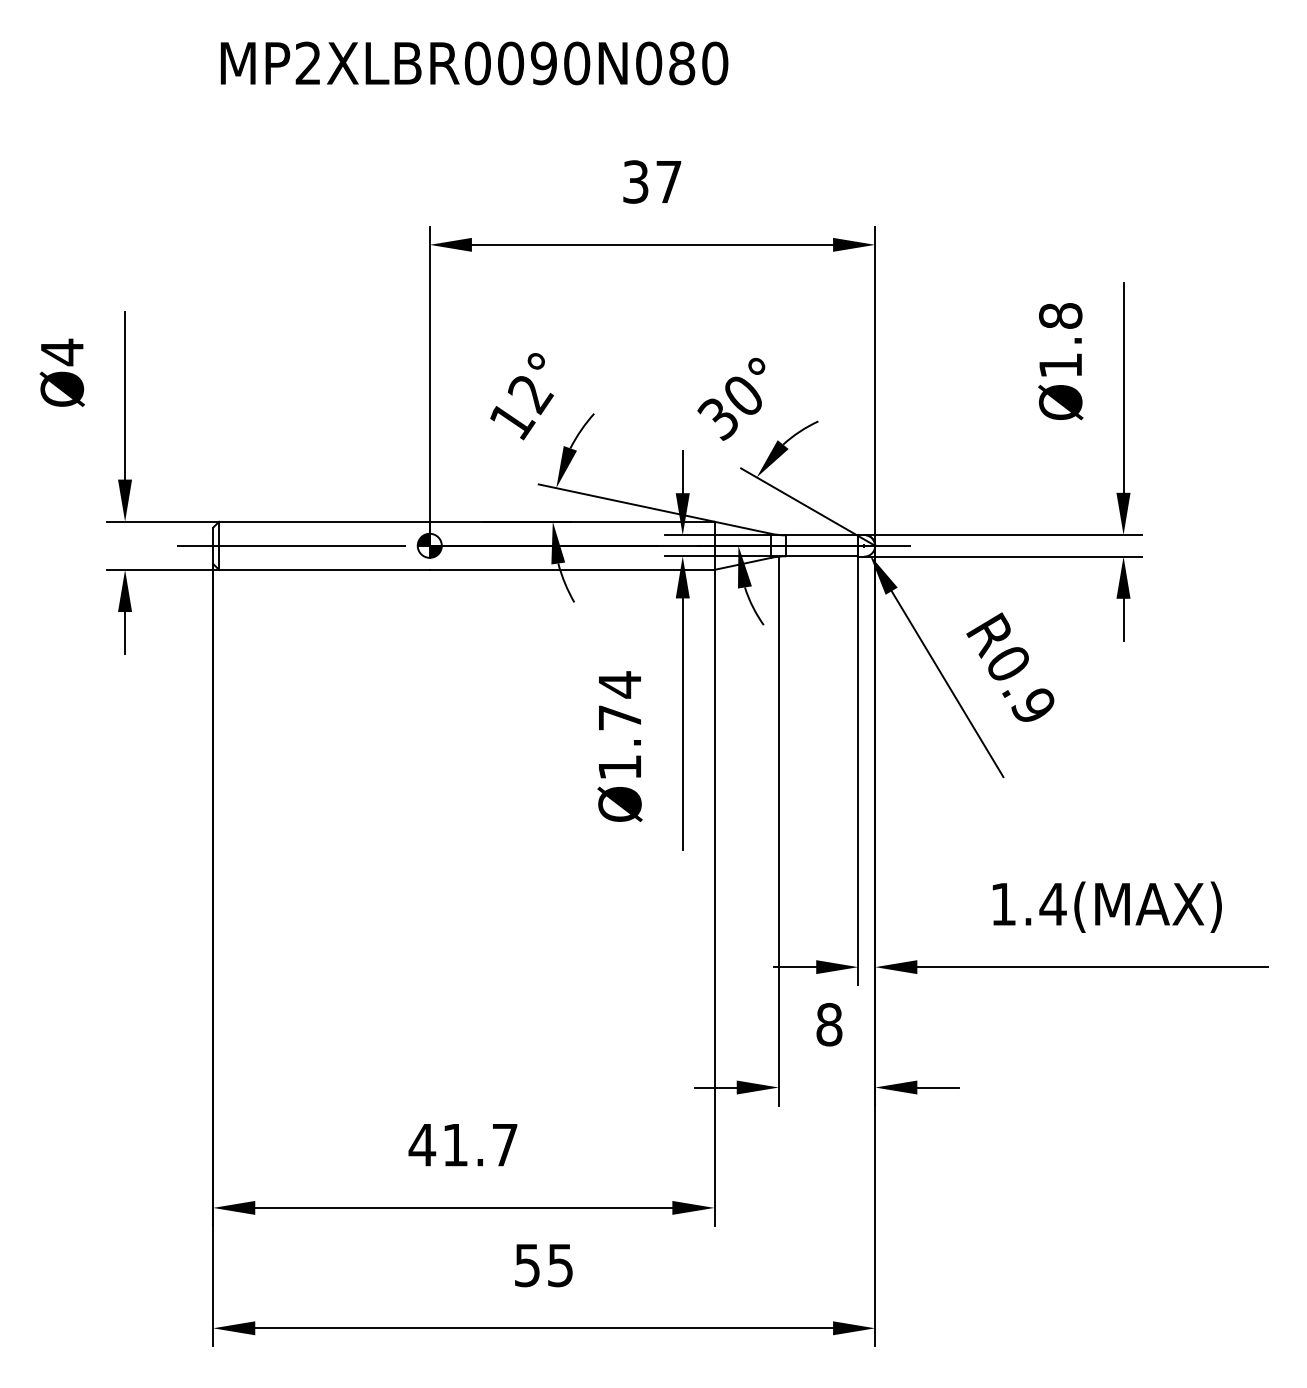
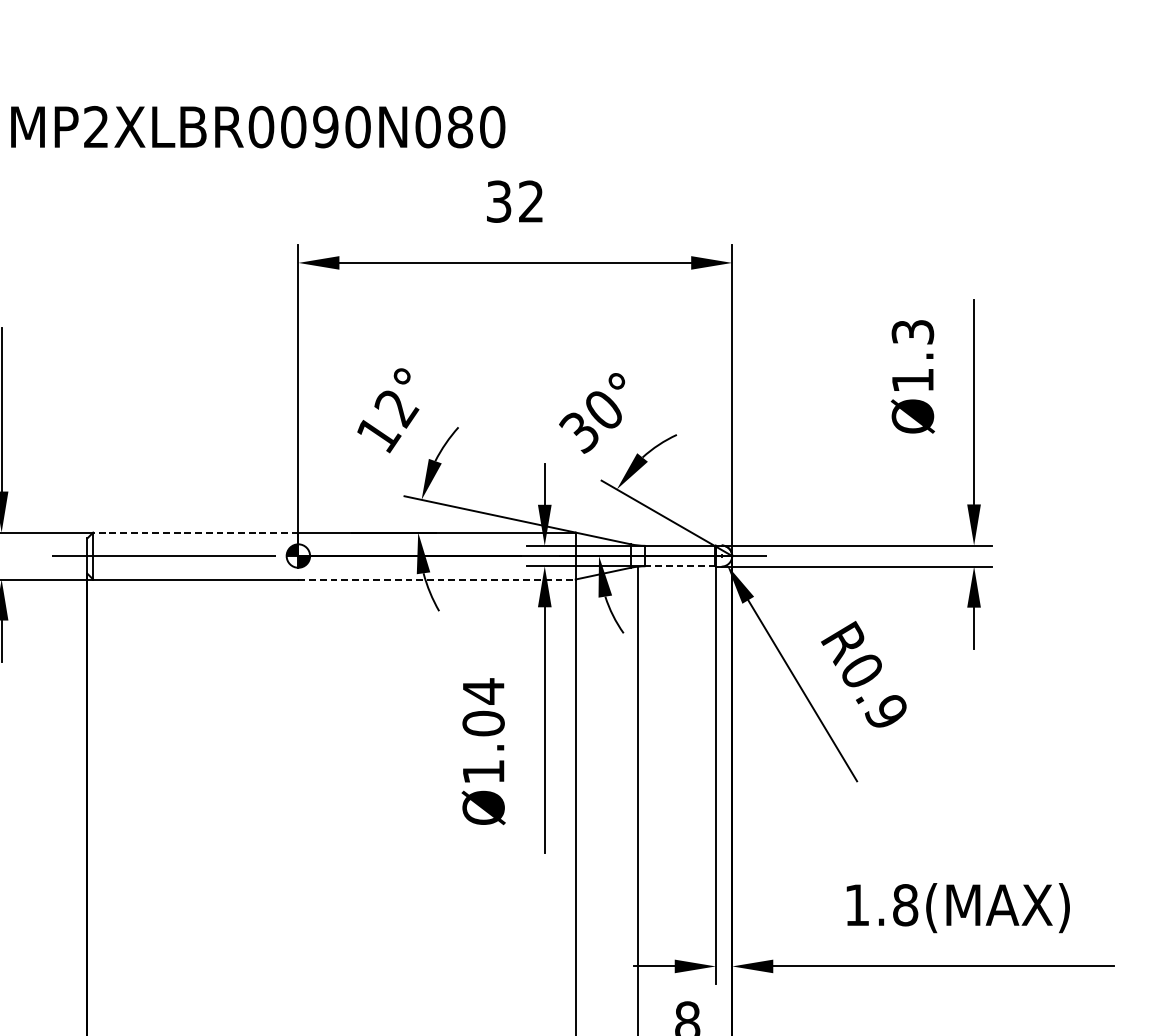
text: (474, 63) -> (258, 127), moved
text: (668, 181) -> (530, 201), 37 -> 32
text: (1060, 315) -> (912, 331), Ø1.8 -> Ø1.3
line: (323, 521) -> (194, 532), solid -> dashed
line: (822, 556) -> (680, 566), solid -> dashed
line: (572, 569) -> (437, 579), solid -> dashed
text: (619, 717) -> (483, 723), Ø1.74 -> Ø1.04
text: (1052, 904) -> (904, 905), 1.4(MAX) -> 1.8(MAX)

